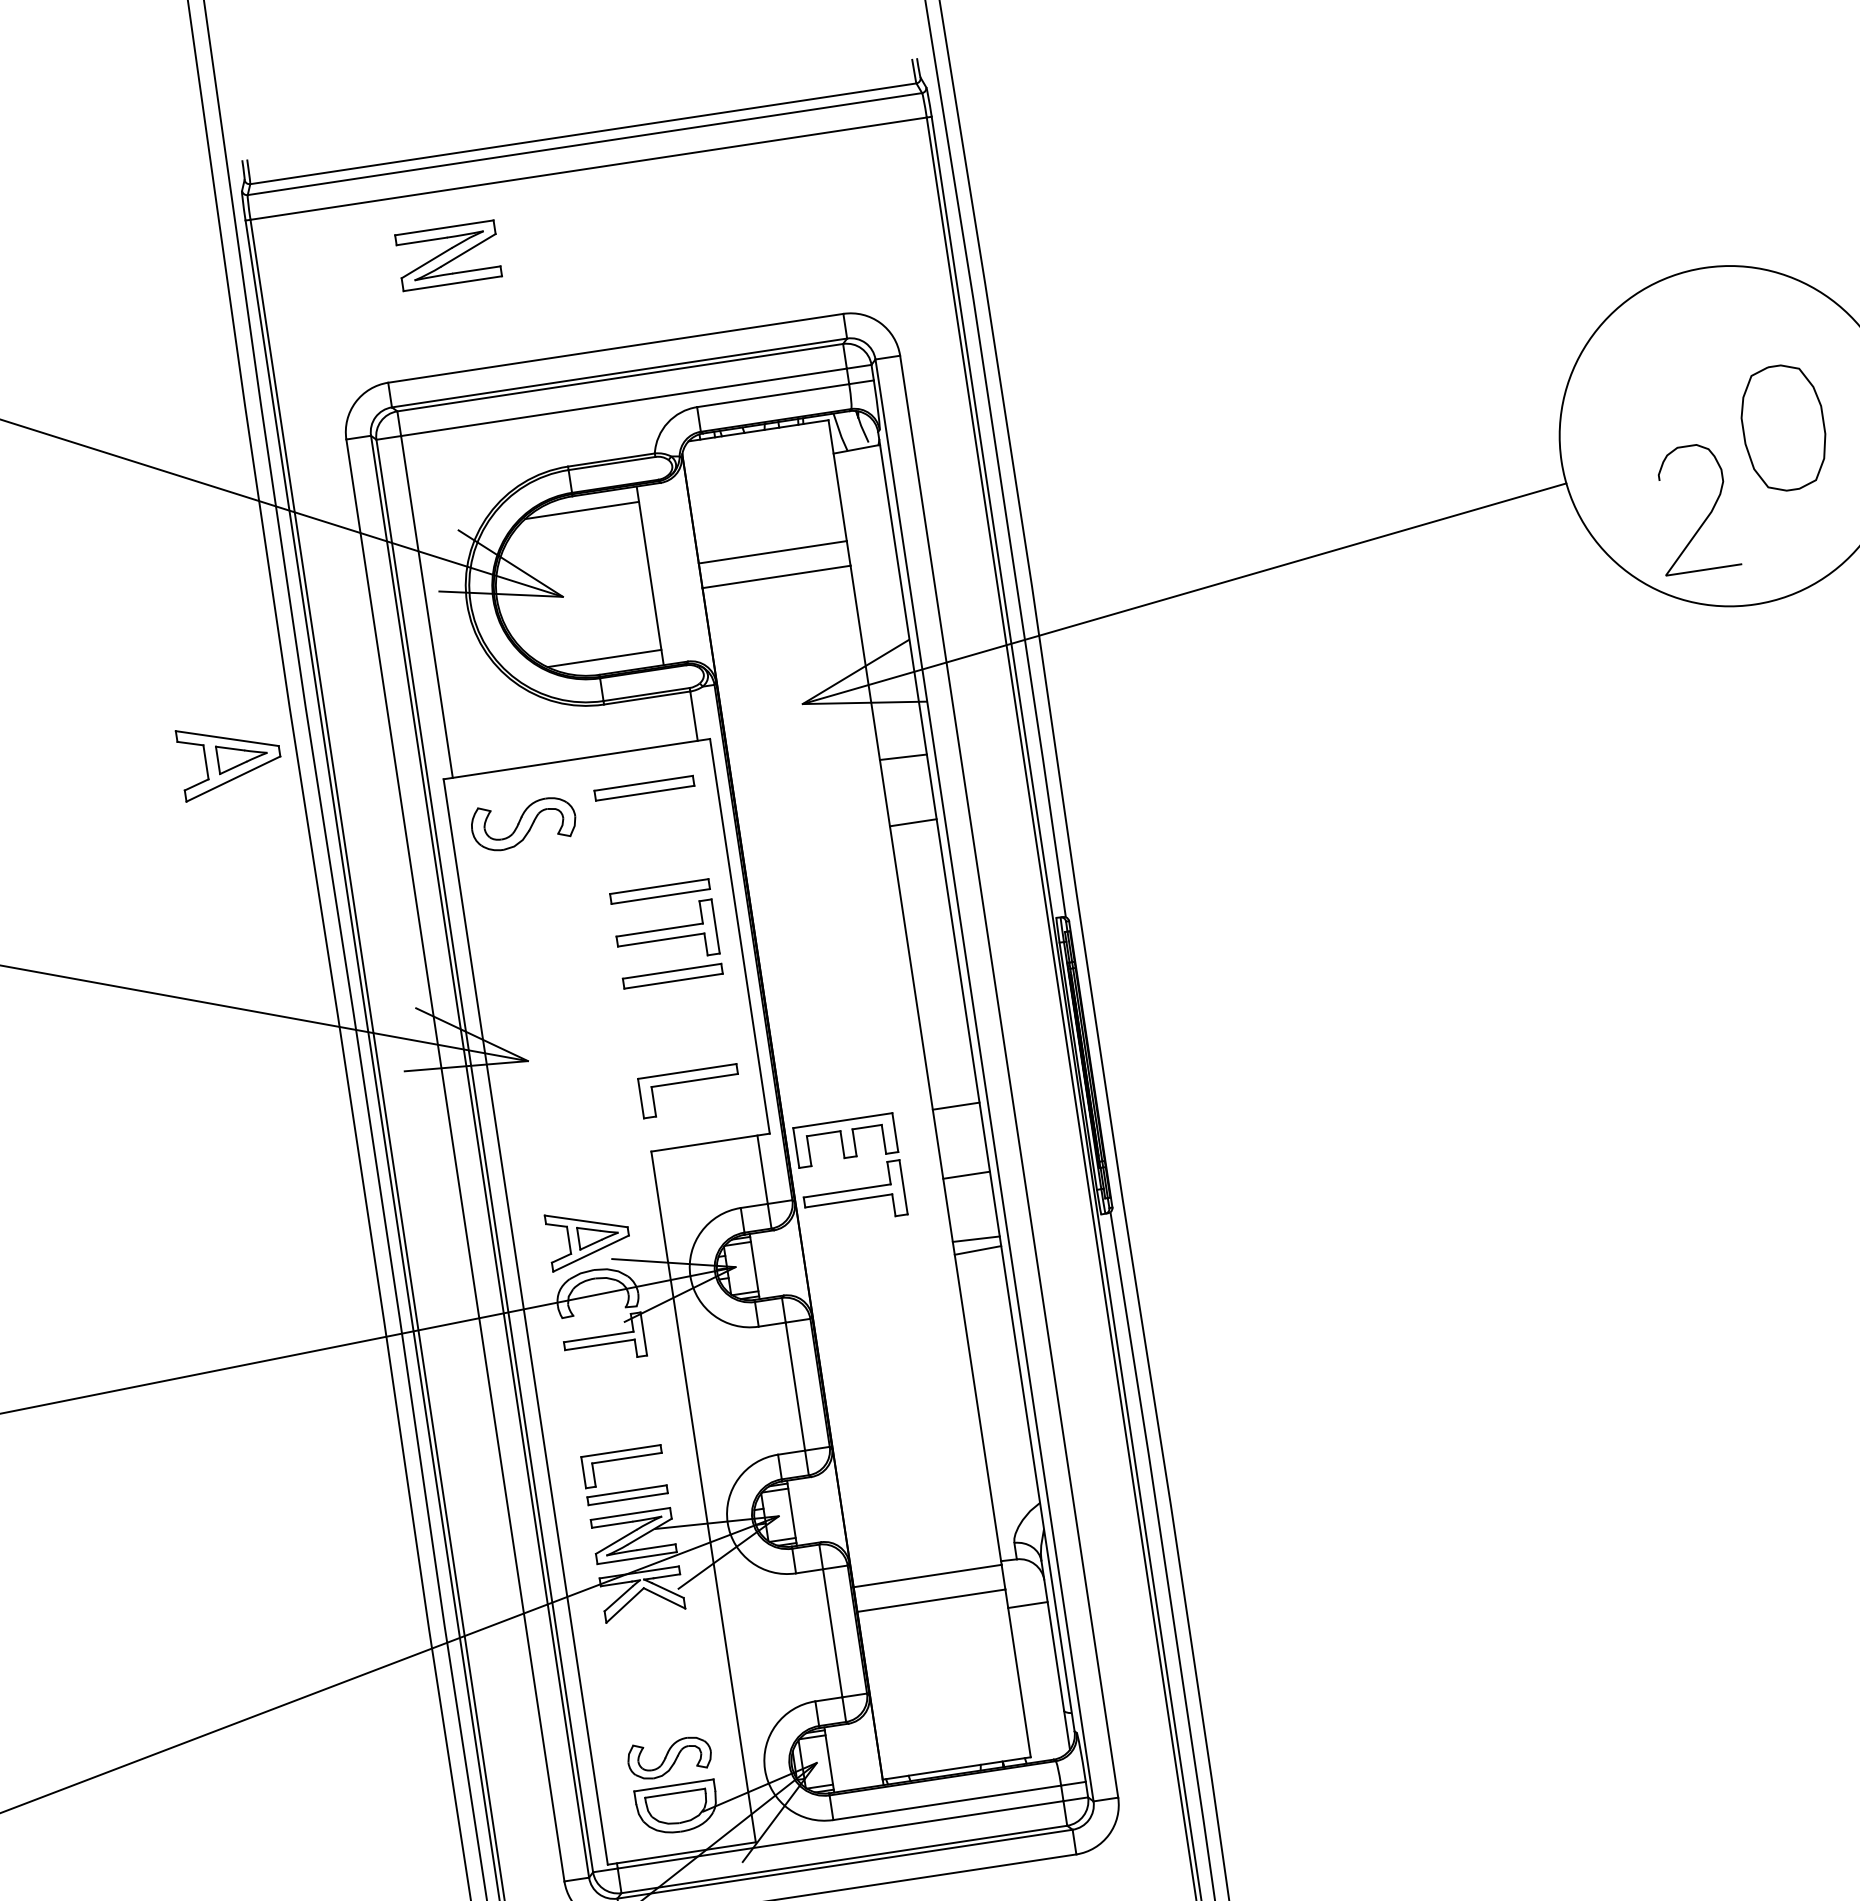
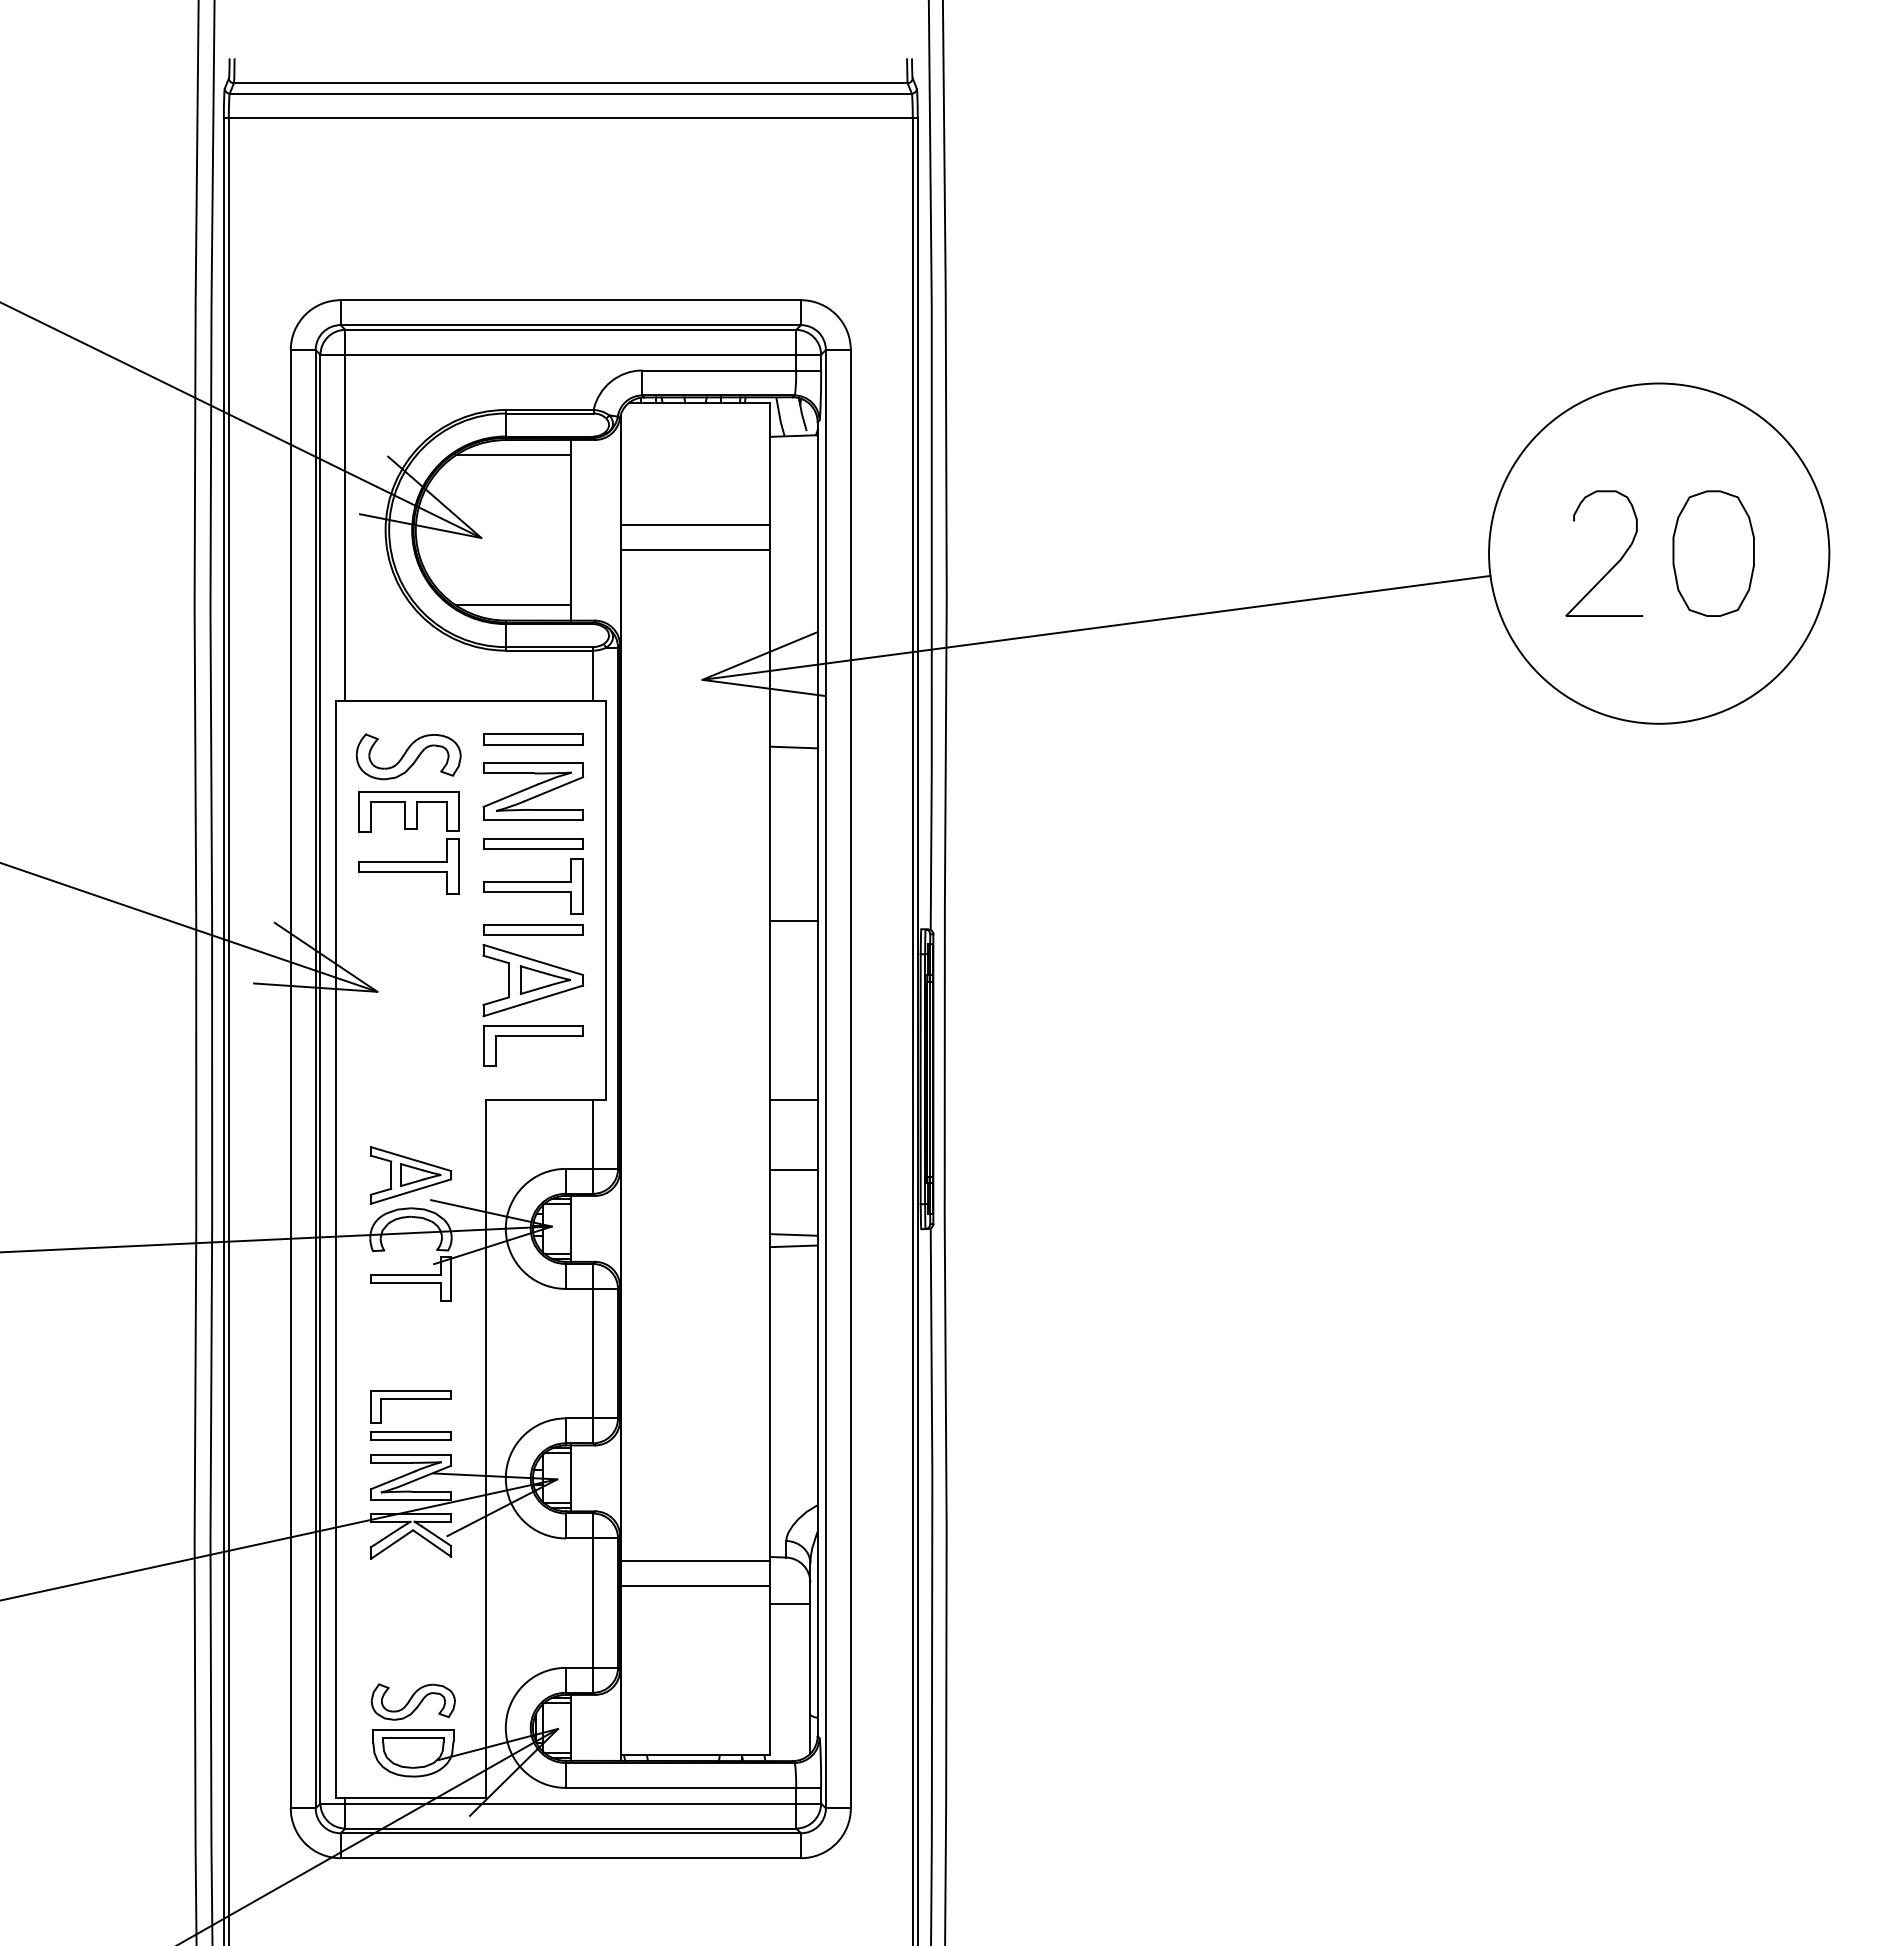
part: (448, 255) -> (533, 791), moved
curve: (1706, 516) -> (1615, 563), moved
part: (230, 758) -> (533, 980), moved
line: (912, 822) -> (793, 920), moved
part: (848, 1157) -> (408, 829), moved

